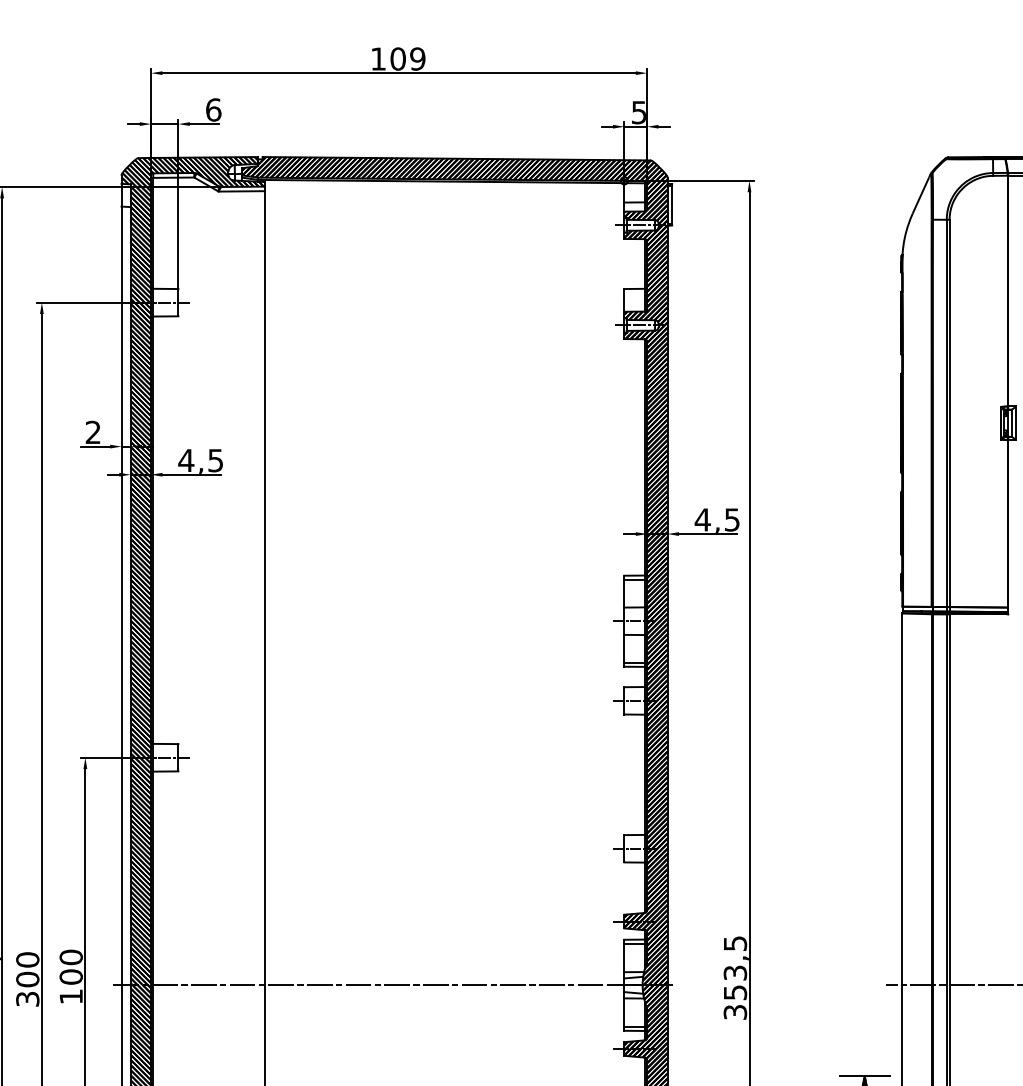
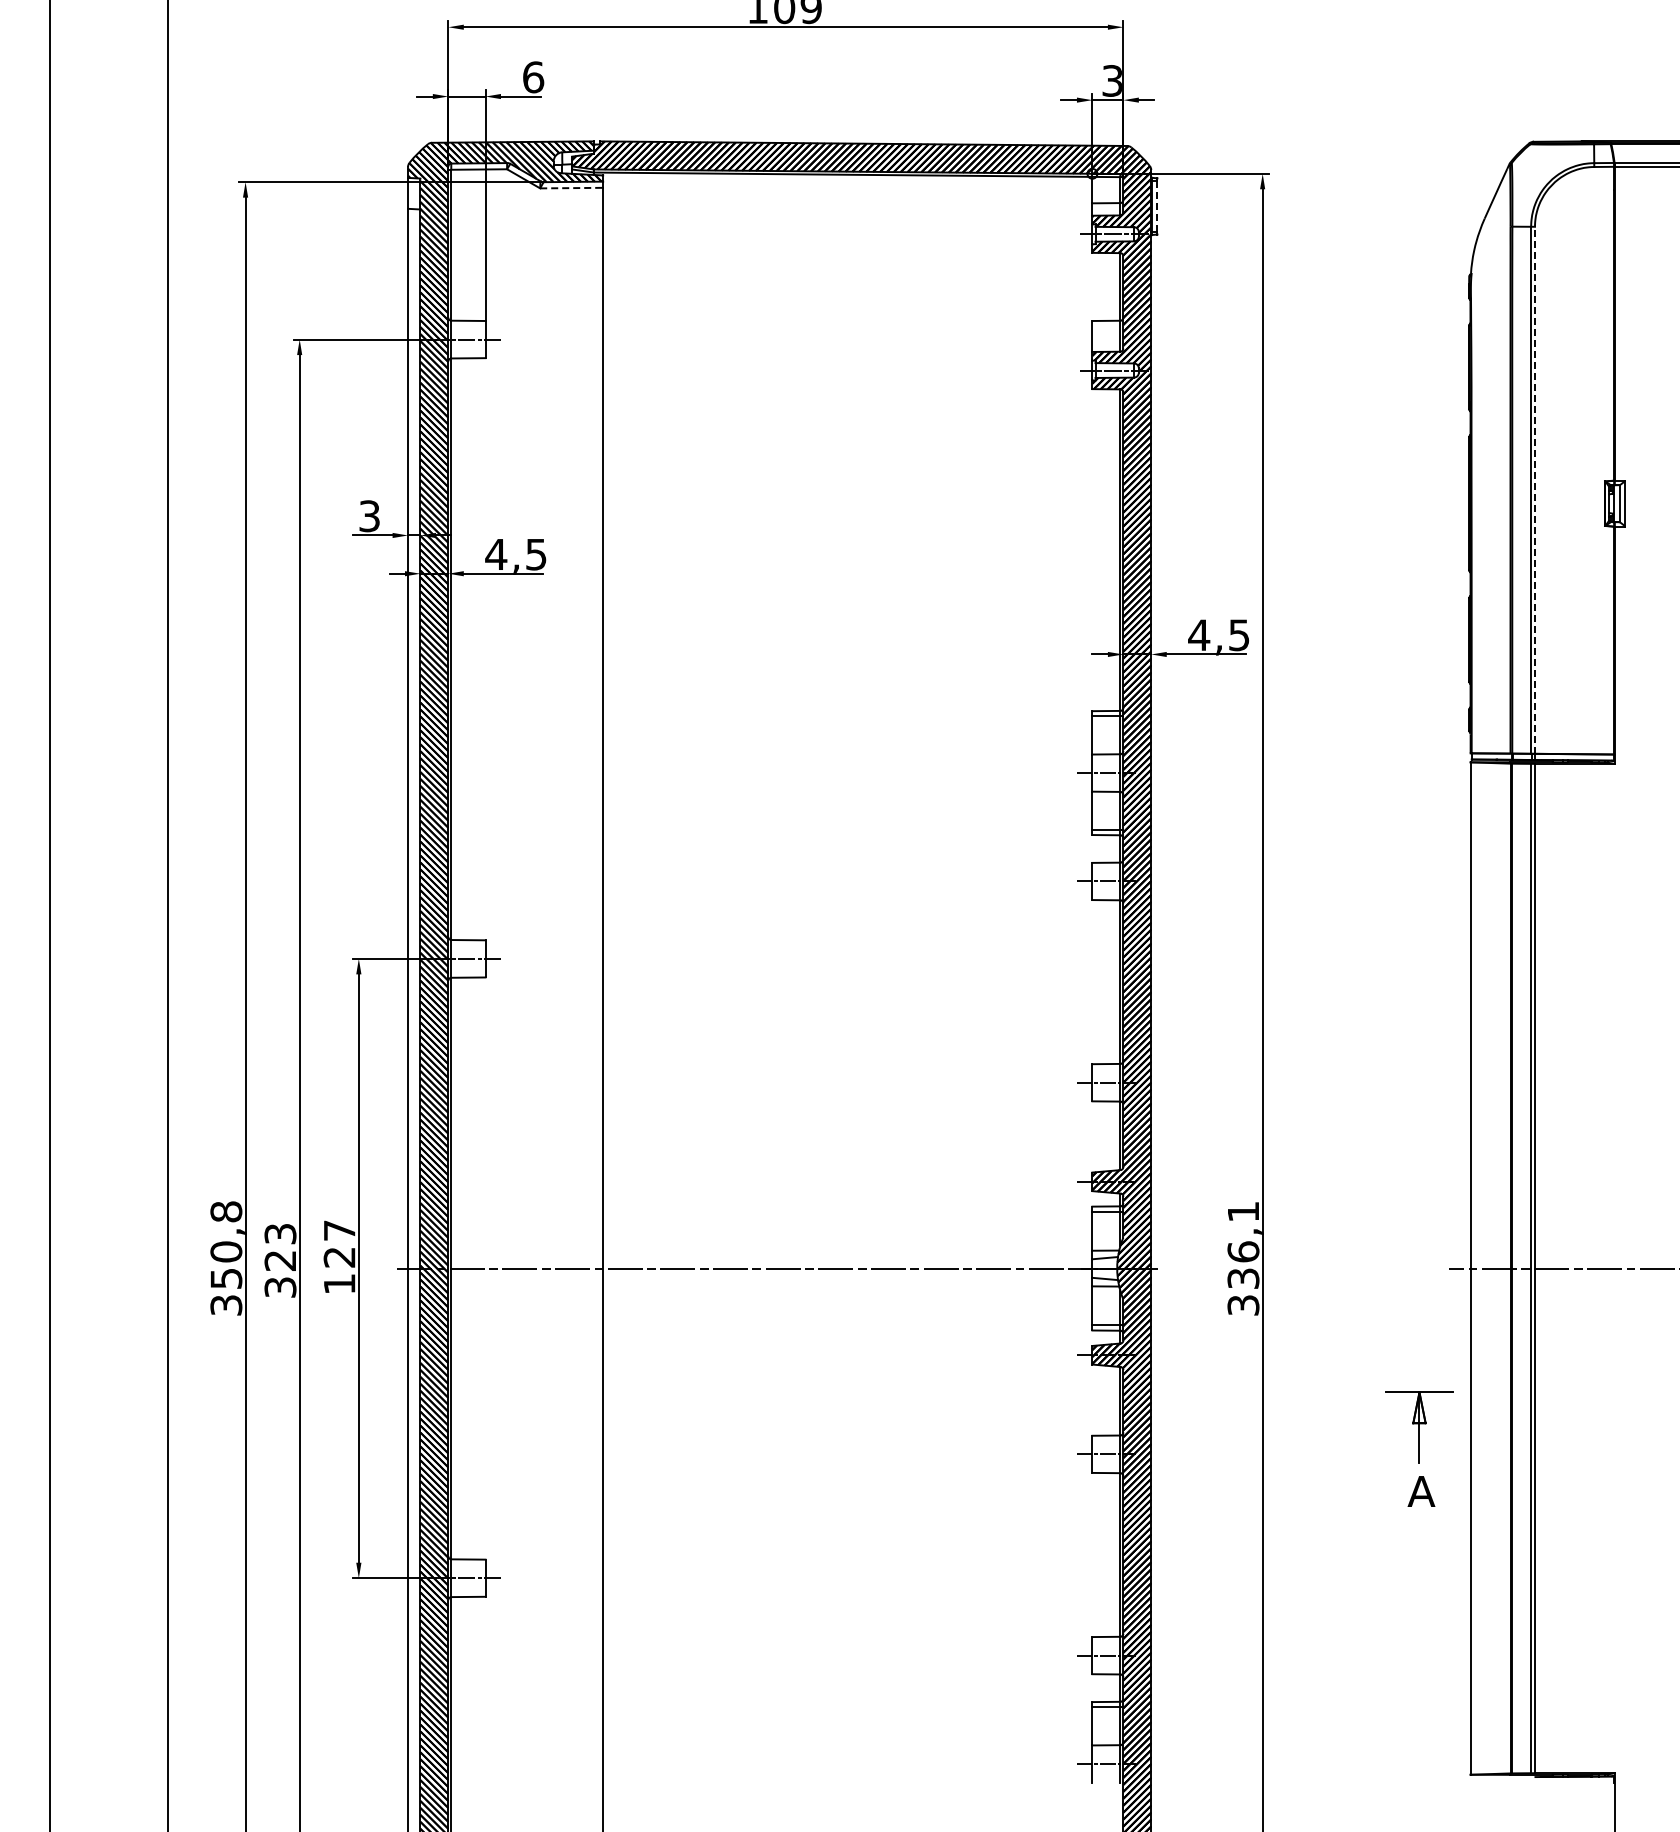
text: (639, 112) -> (1112, 80), 5 -> 3
line: (242, 191) -> (572, 188), solid -> dashed
line: (672, 204) -> (1157, 206), solid -> dashed
line: (949, 413) -> (1535, 490), solid -> dashed
text: (93, 432) -> (369, 516), 2 -> 3
text: (71, 966) -> (339, 1243), 100 -> 127
text: (735, 968) -> (1243, 1245), 353,5 -> 336,1
text: (27, 969) -> (280, 1247), 300 -> 323

